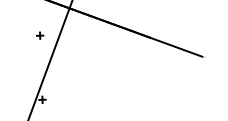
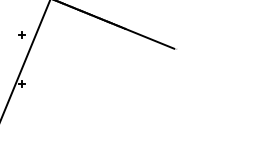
part: (39, 34) -> (21, 34), moved

